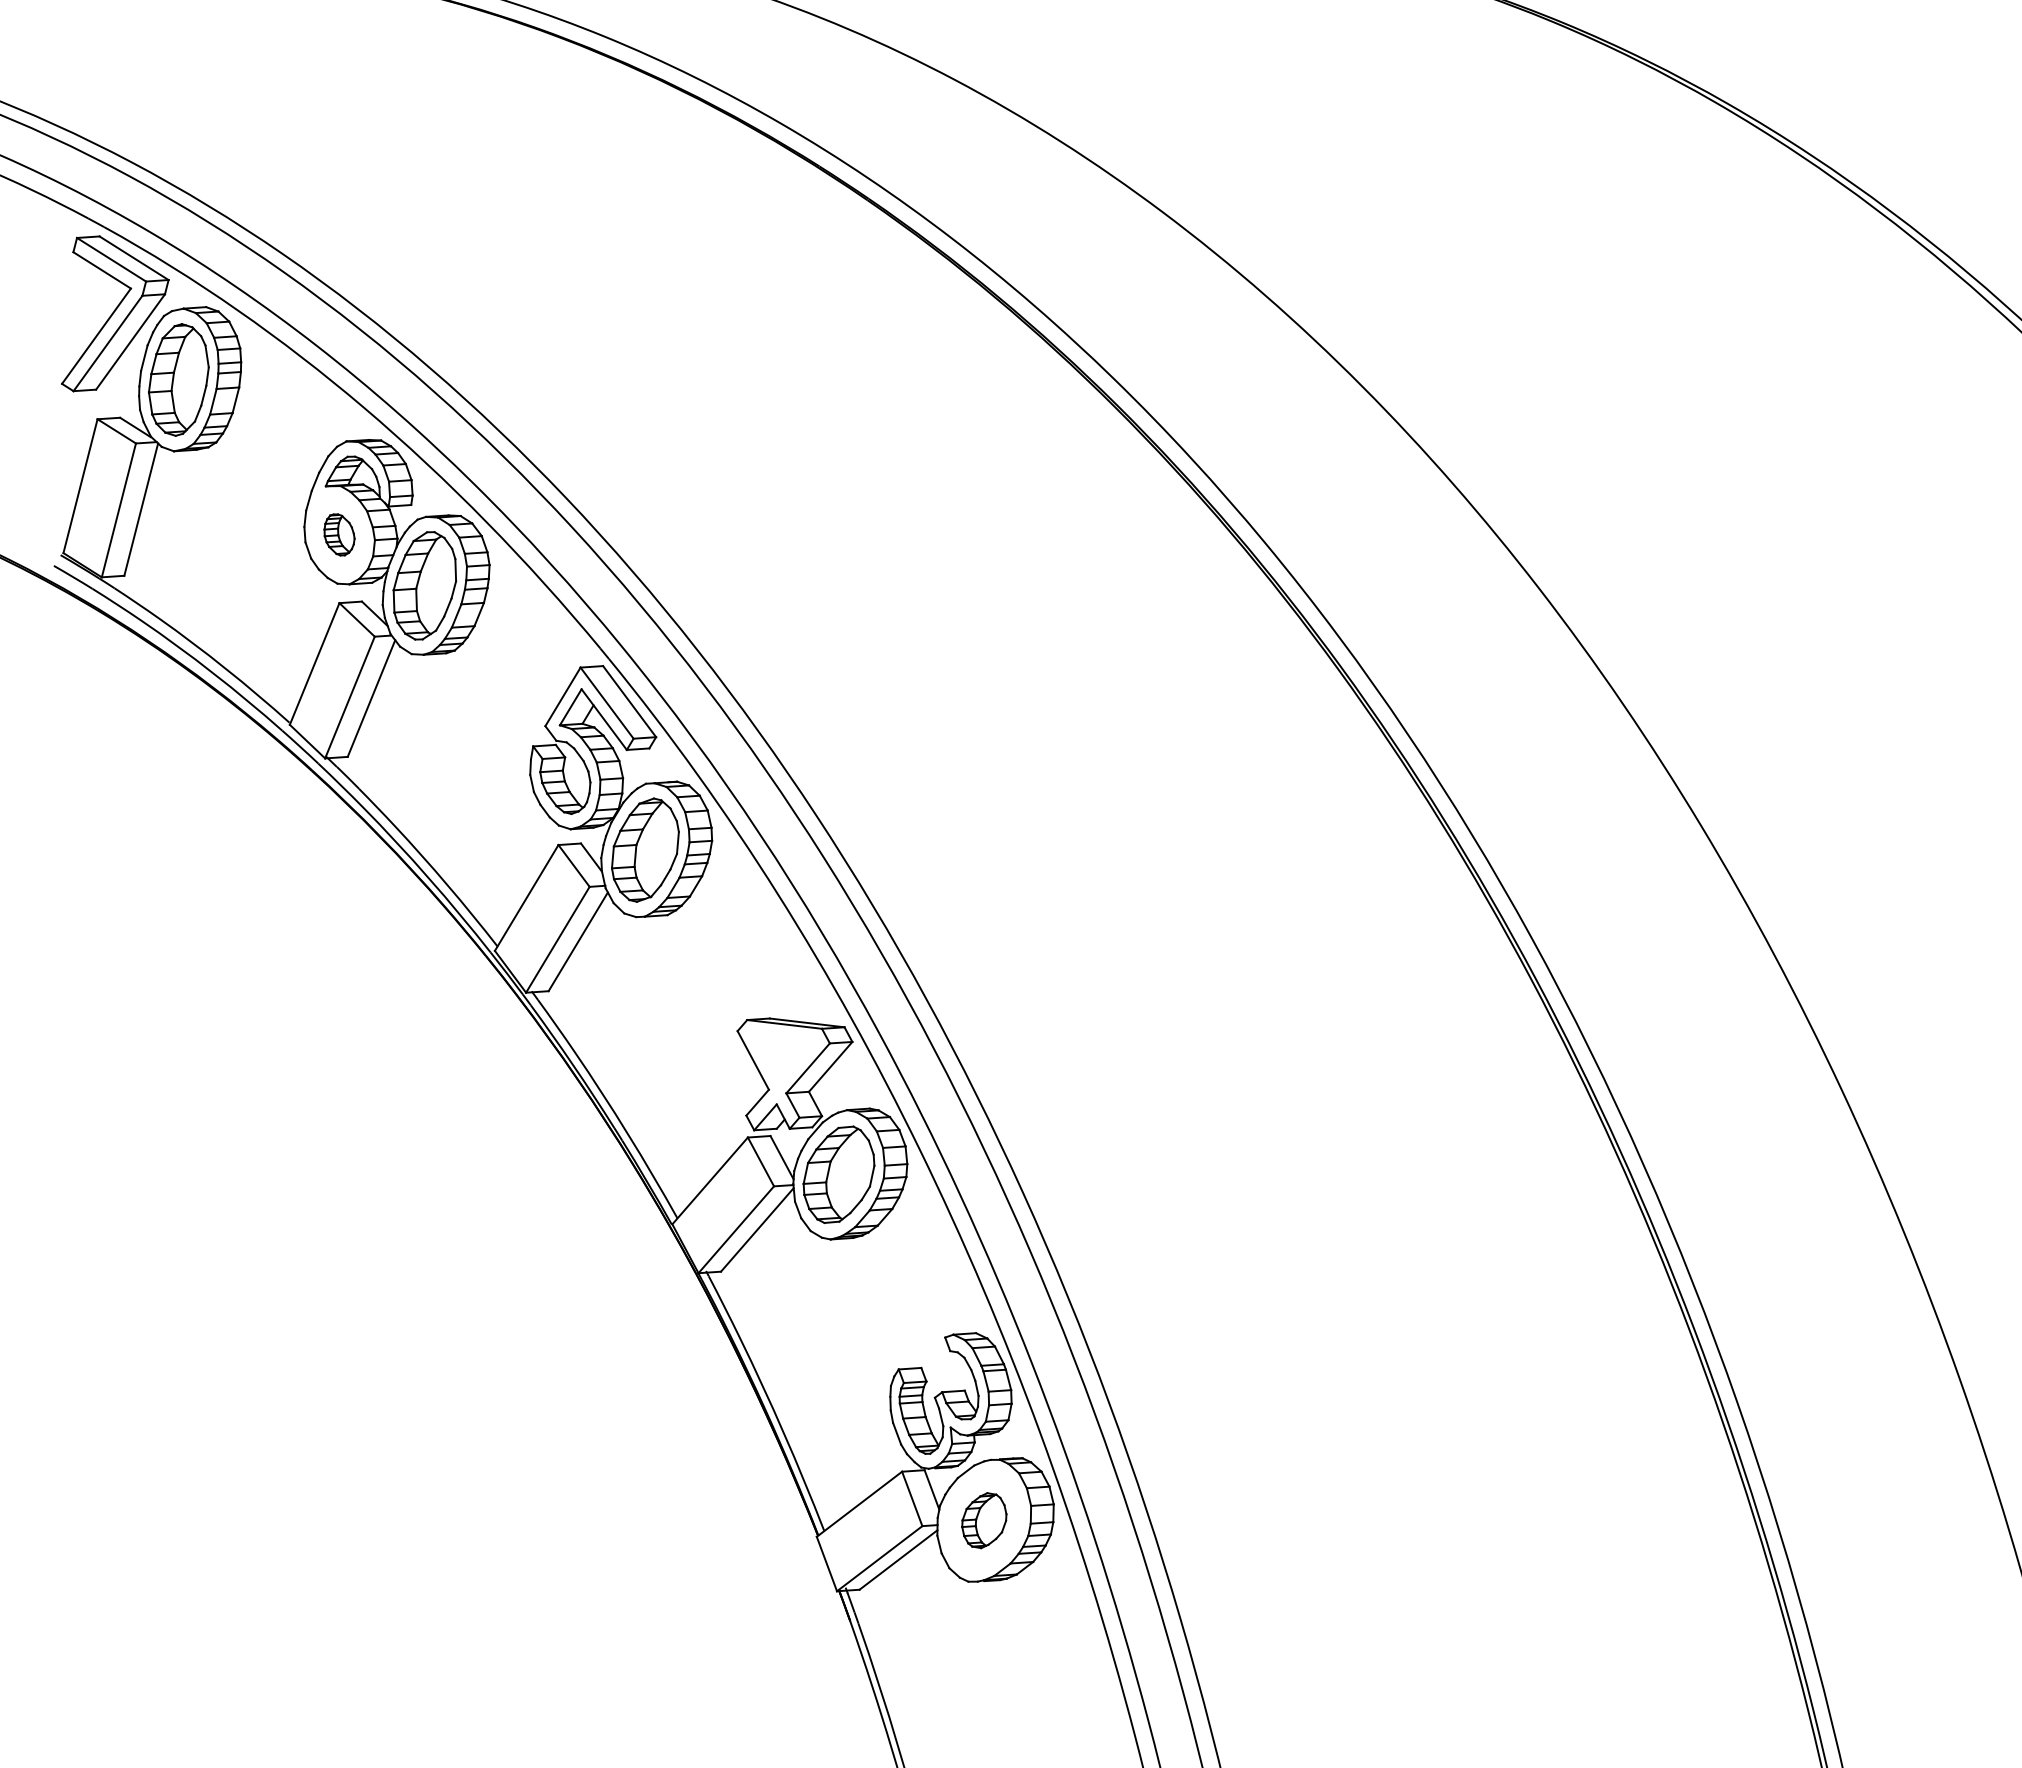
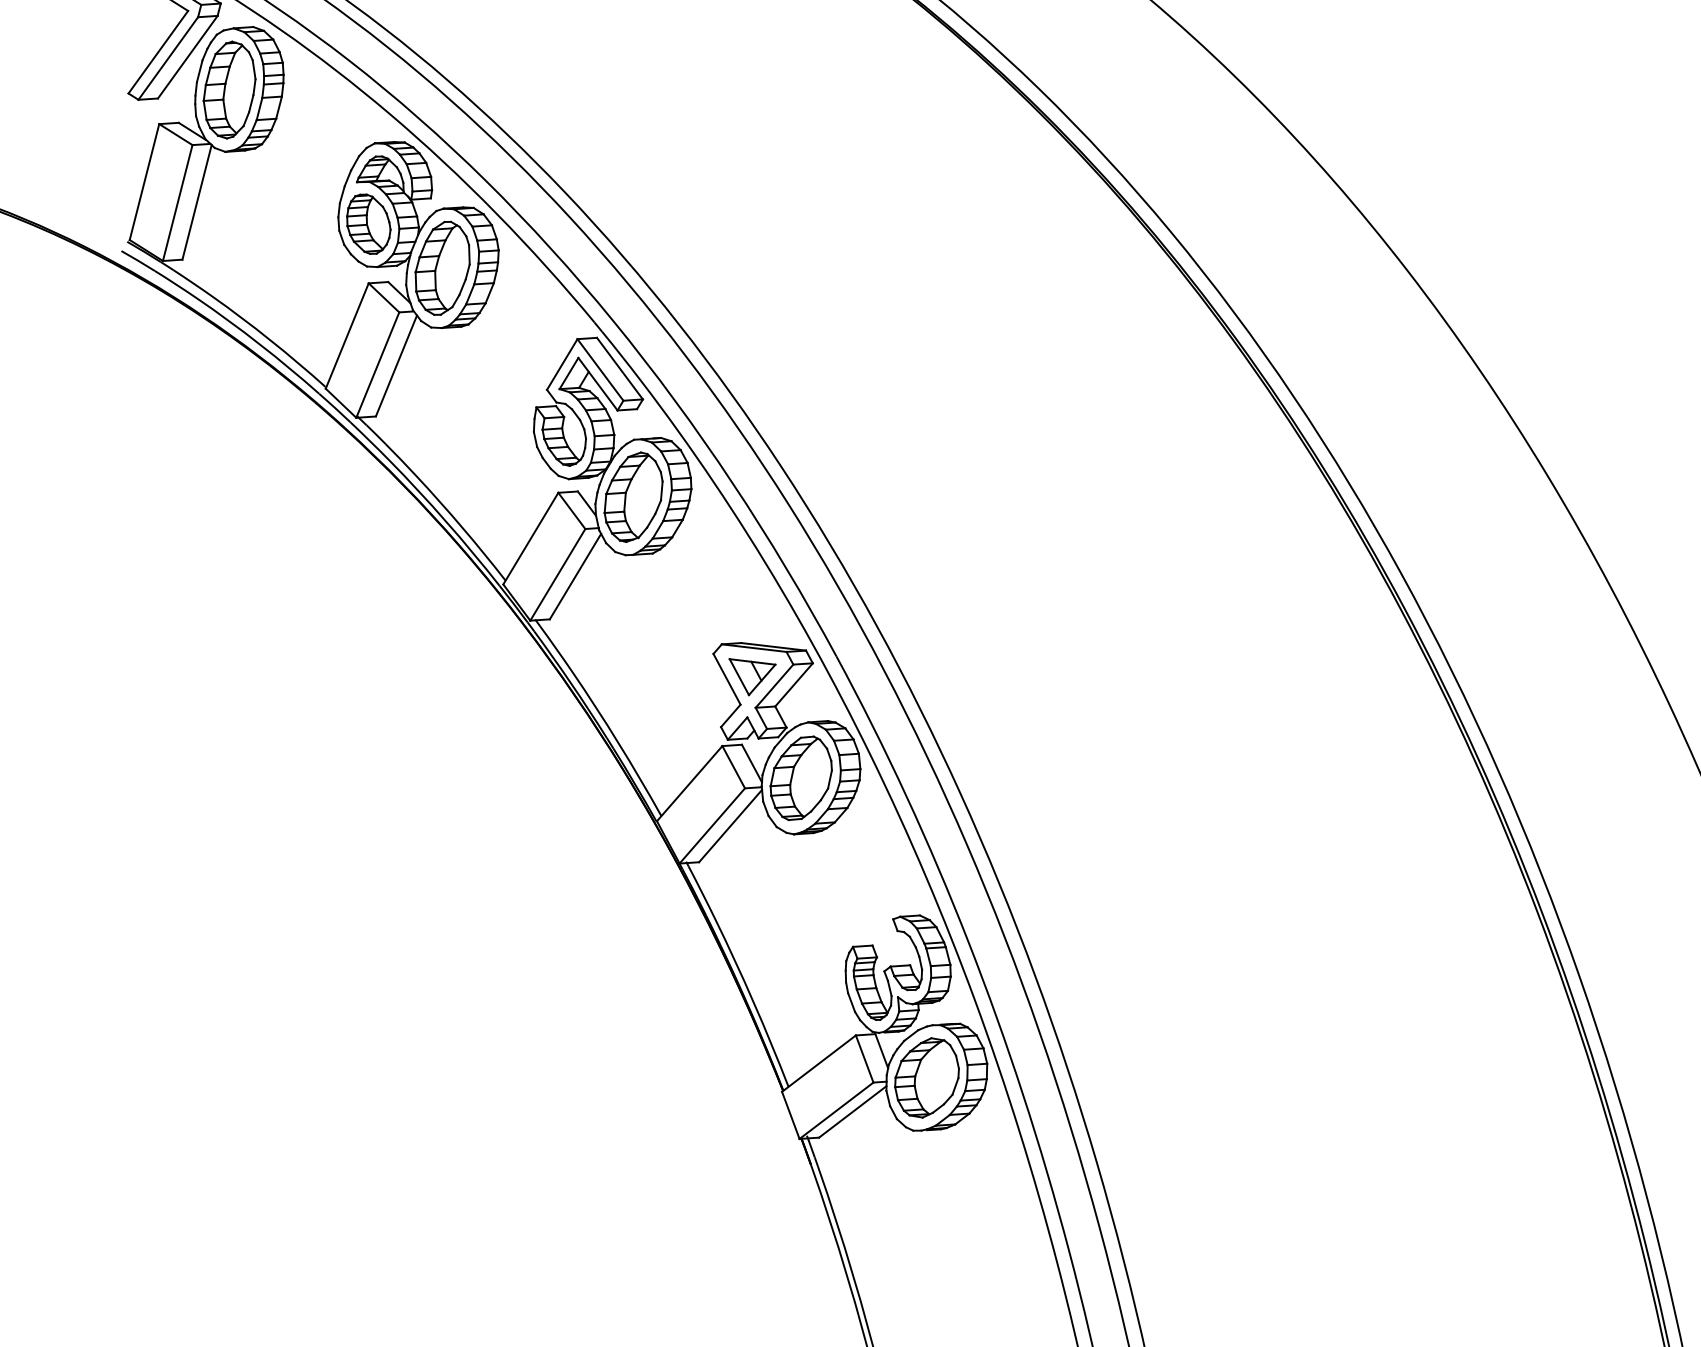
part: (339, 534) -> (368, 223), size x1.67
part: (782, 1057) -> (752, 676), added
part: (984, 1520) -> (927, 1077), size x1.67

